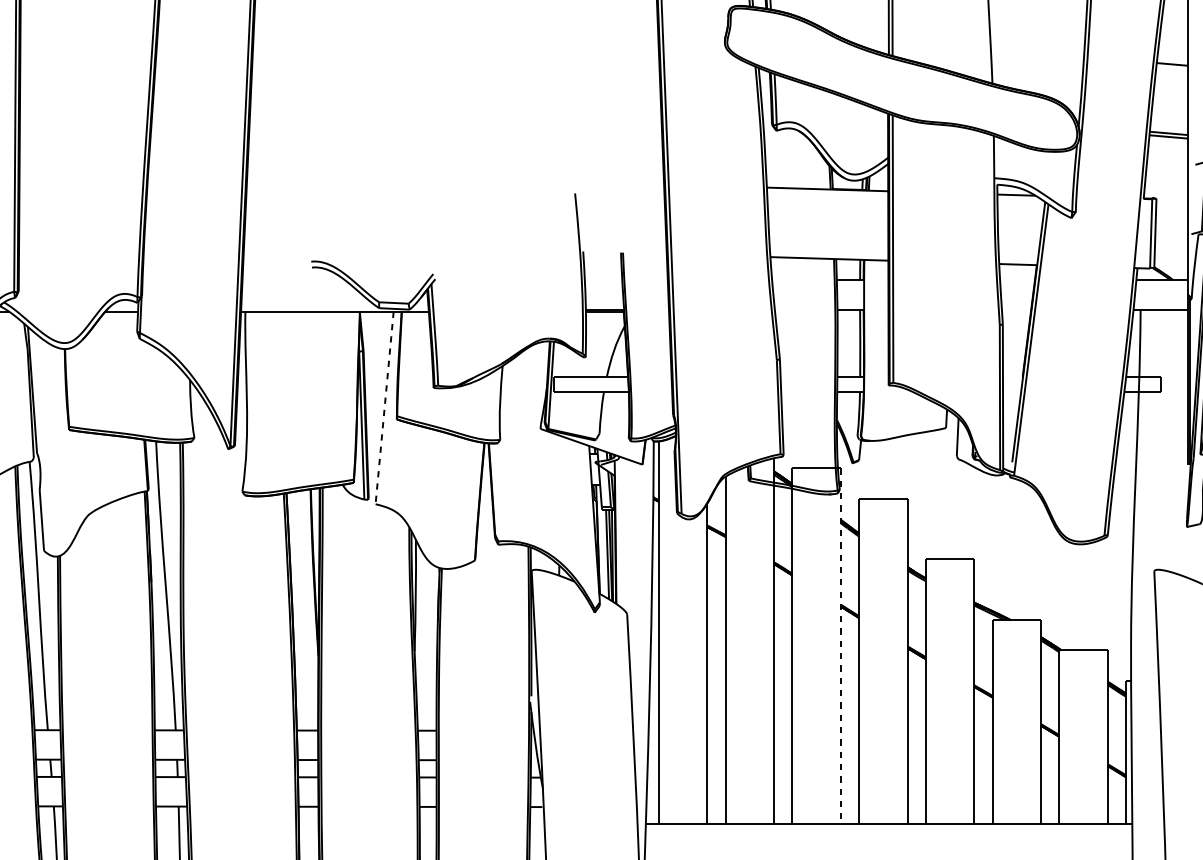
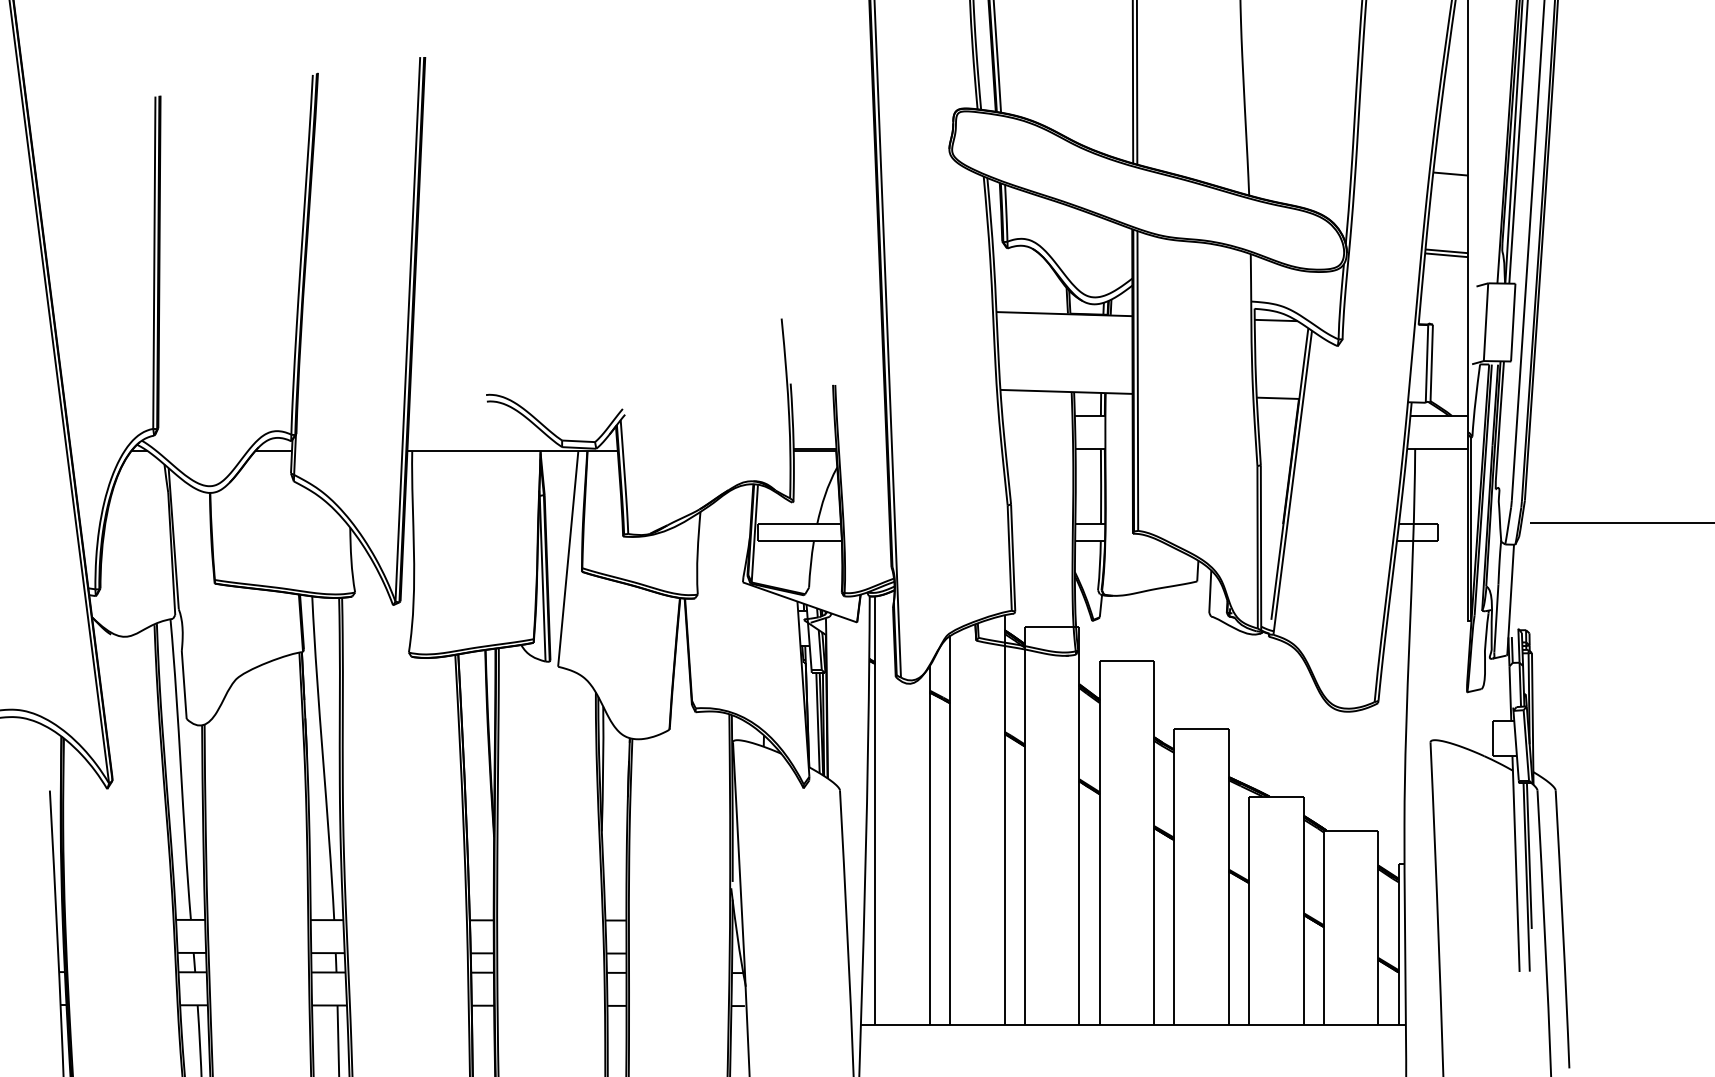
line: (384, 408) -> (568, 559), dashed -> solid
line: (840, 646) -> (1079, 826), dashed -> solid

